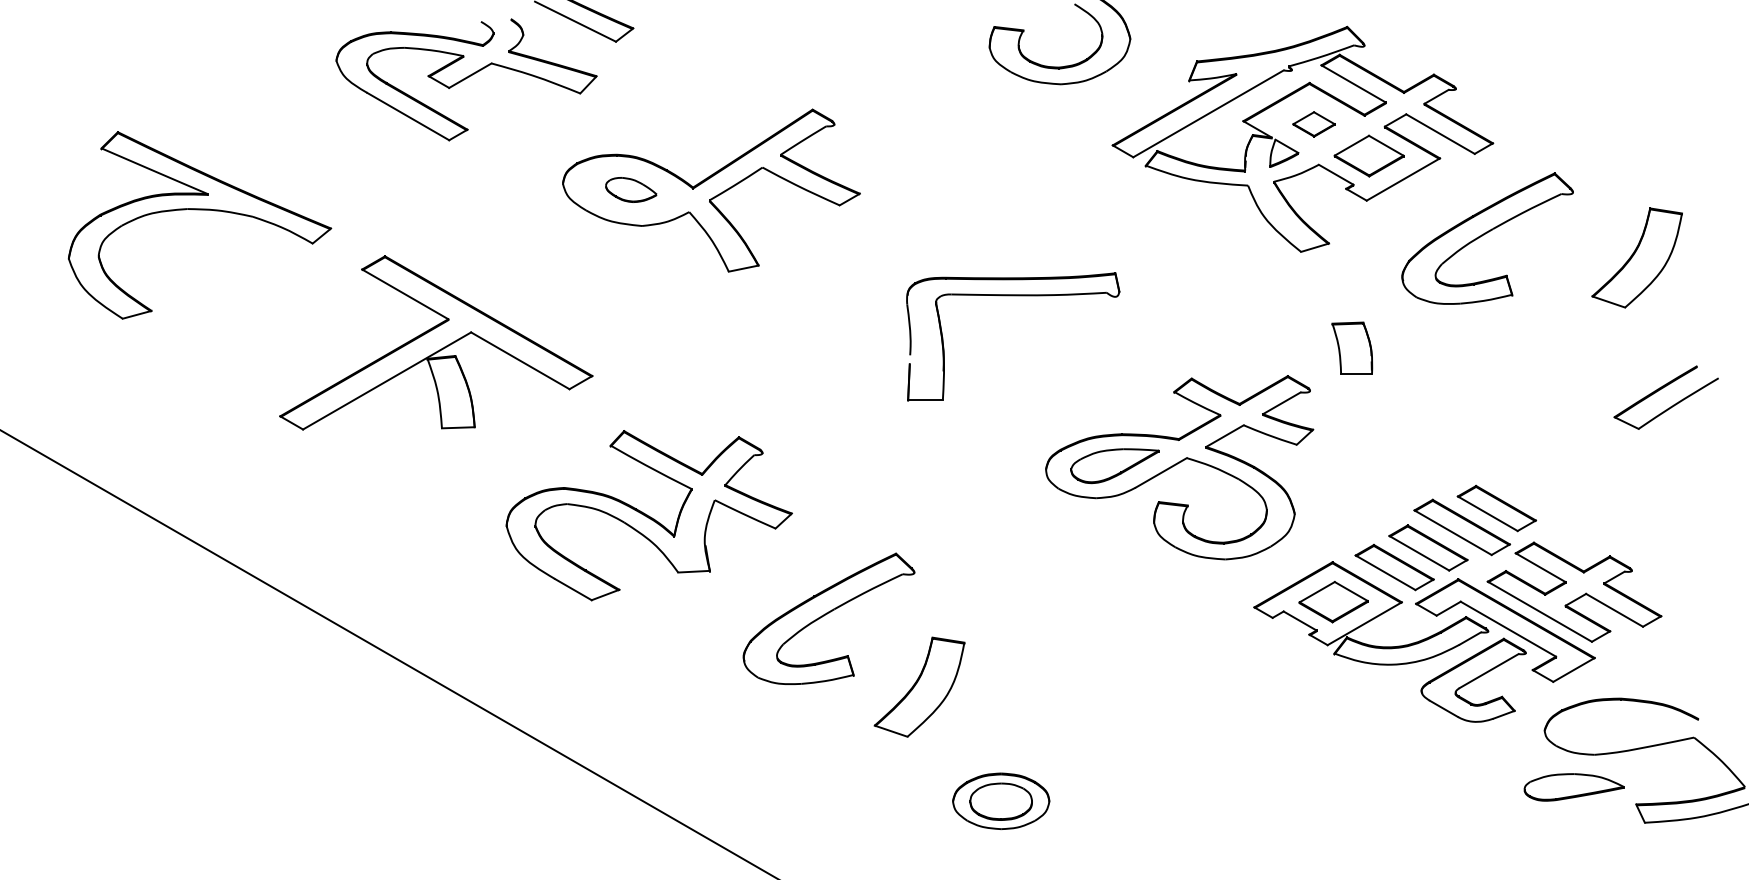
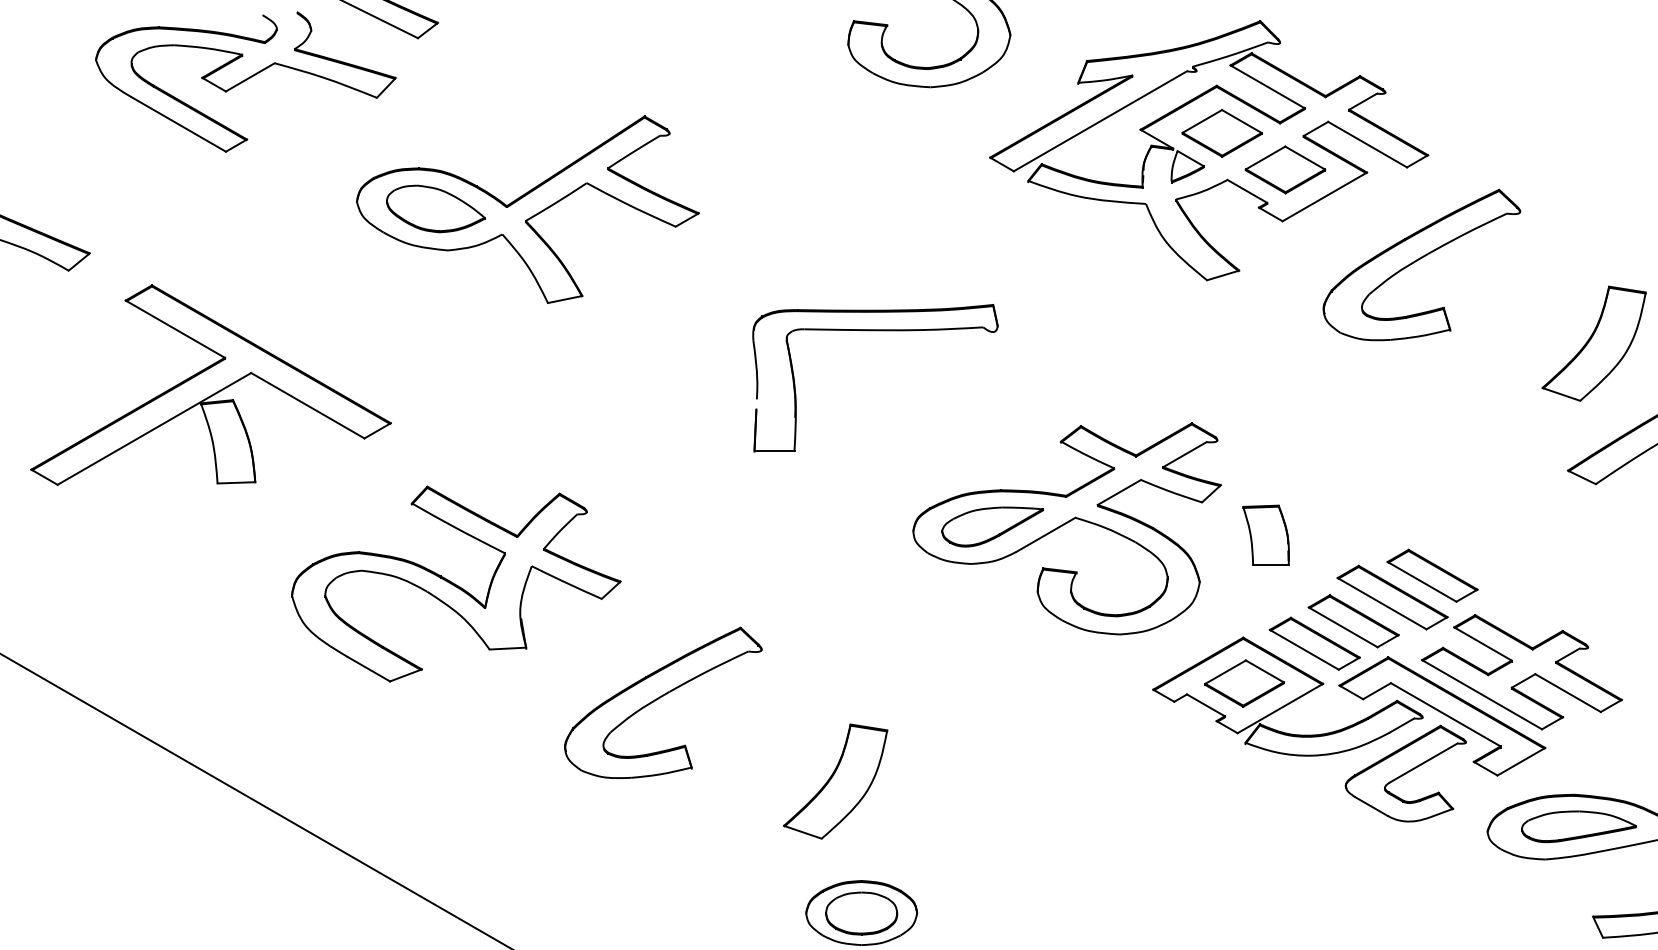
part: (1313, 124) -> (1221, 133), size x1.67
part: (631, 189) -> (435, 208), size x1.67
part: (1636, 257) -> (1593, 343), moved
part: (1352, 347) -> (1266, 534), moved
part: (919, 686) -> (835, 780), moved
part: (1573, 787) -> (1578, 826), moved

